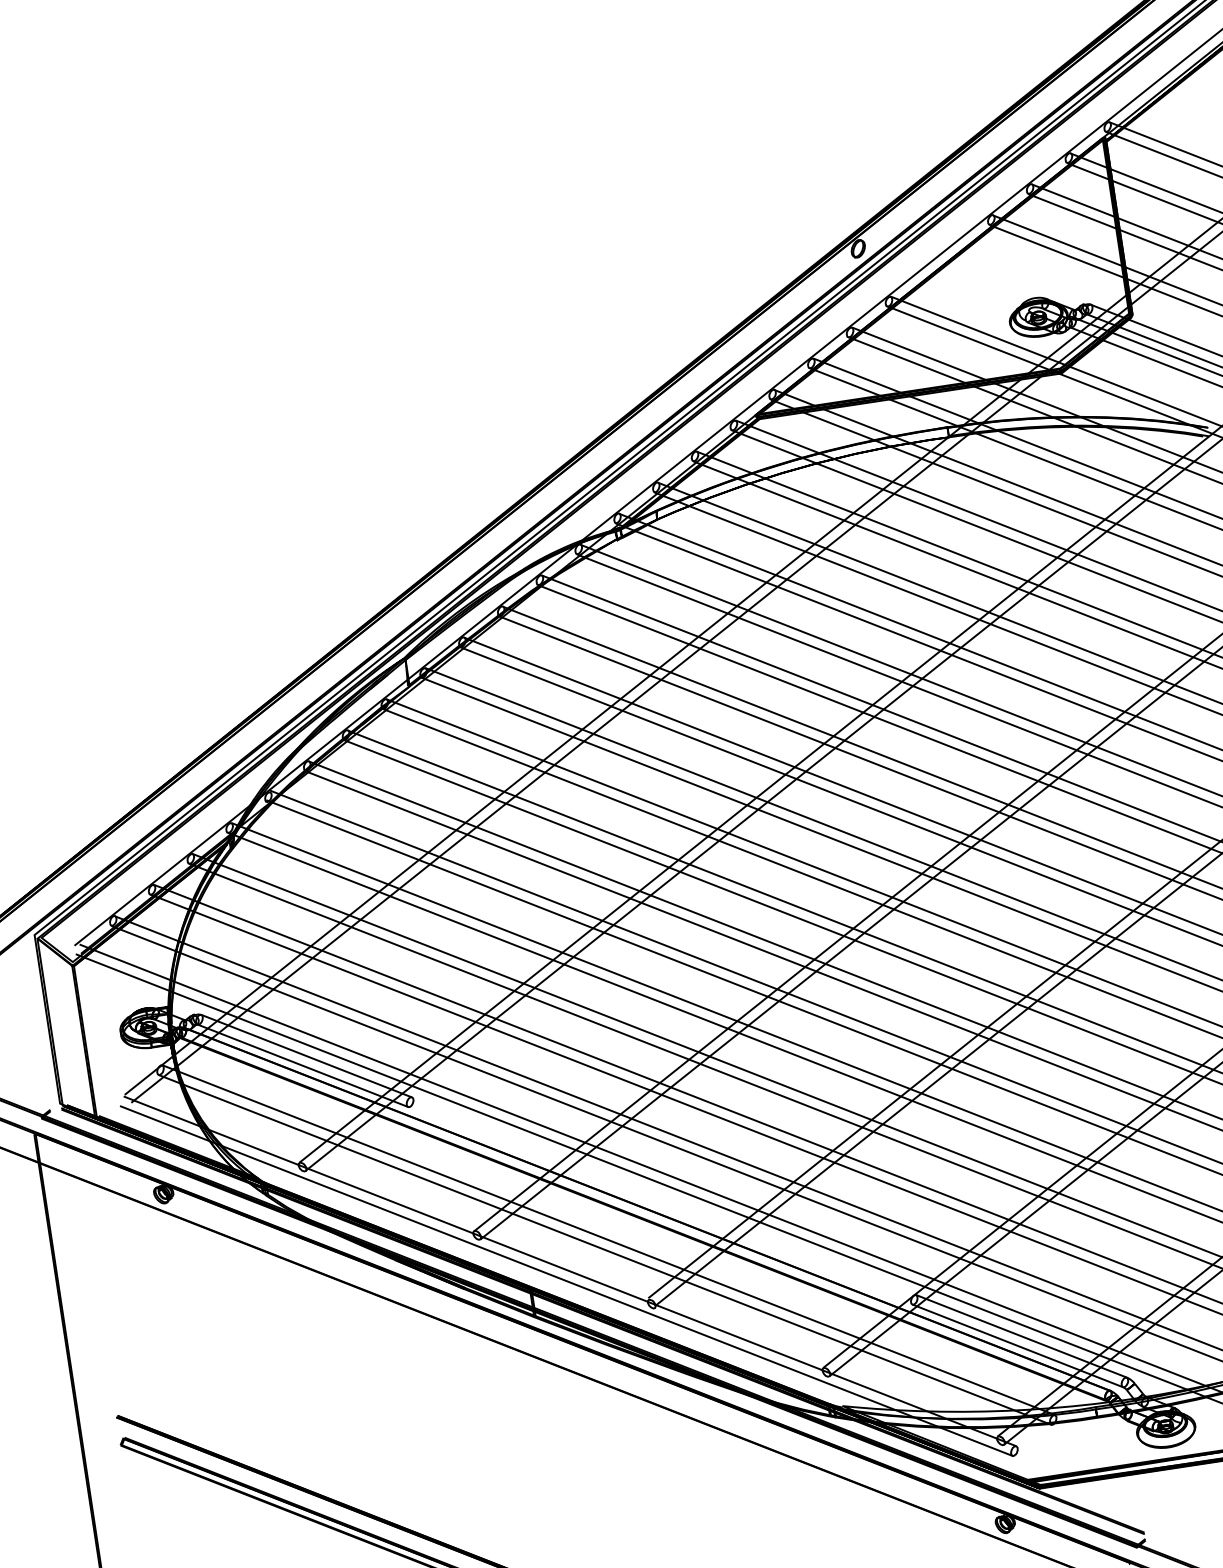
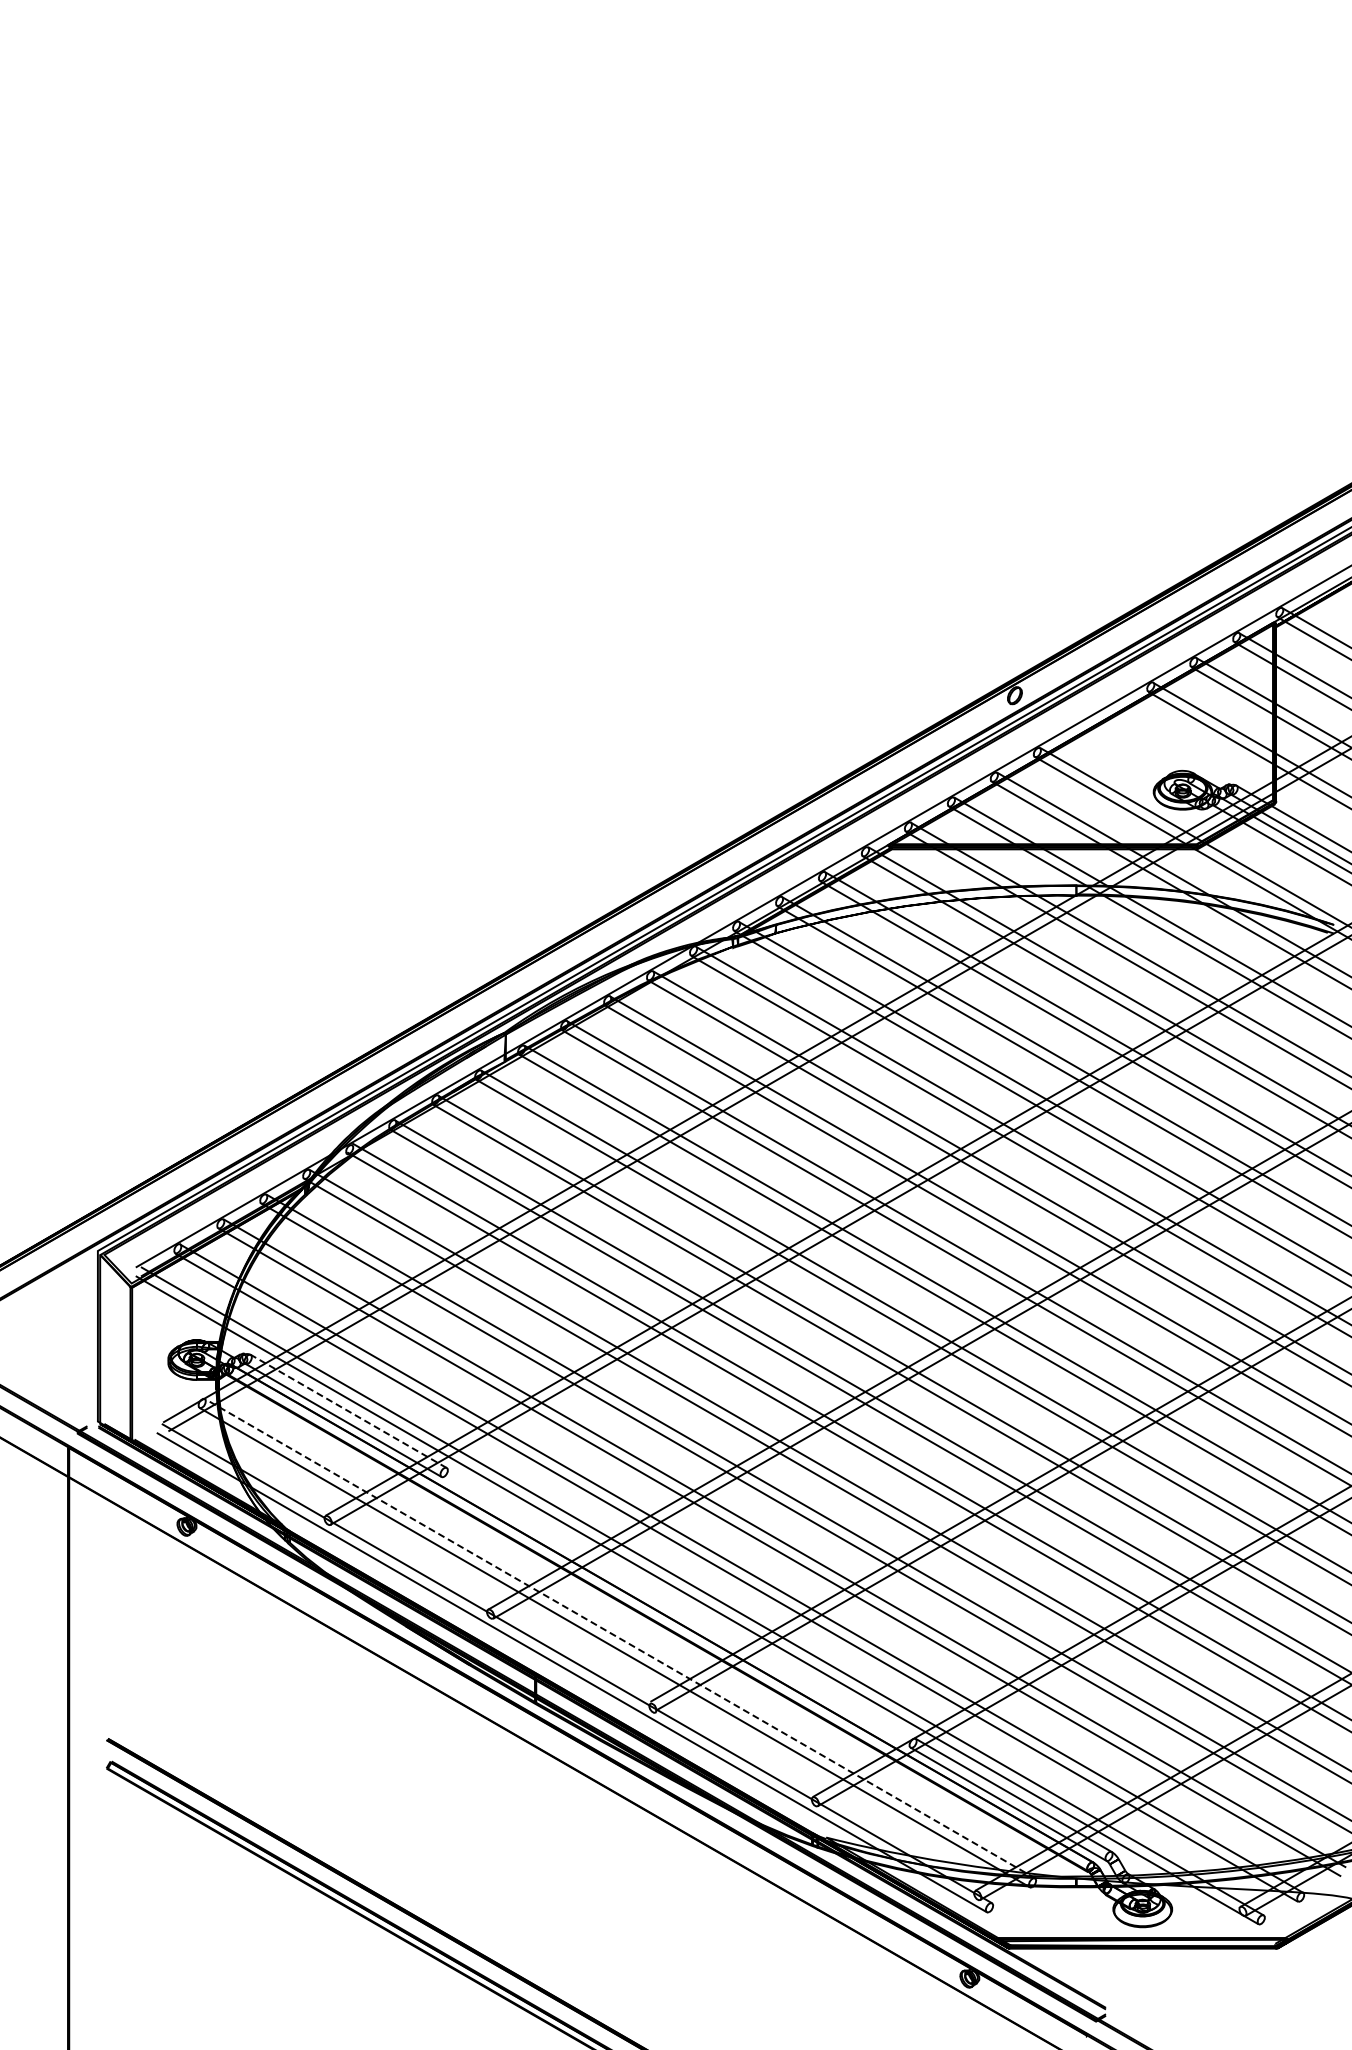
line: (306, 1056) -> (348, 1411), solid -> dashed
line: (608, 1240) -> (619, 1638), solid -> dashed

